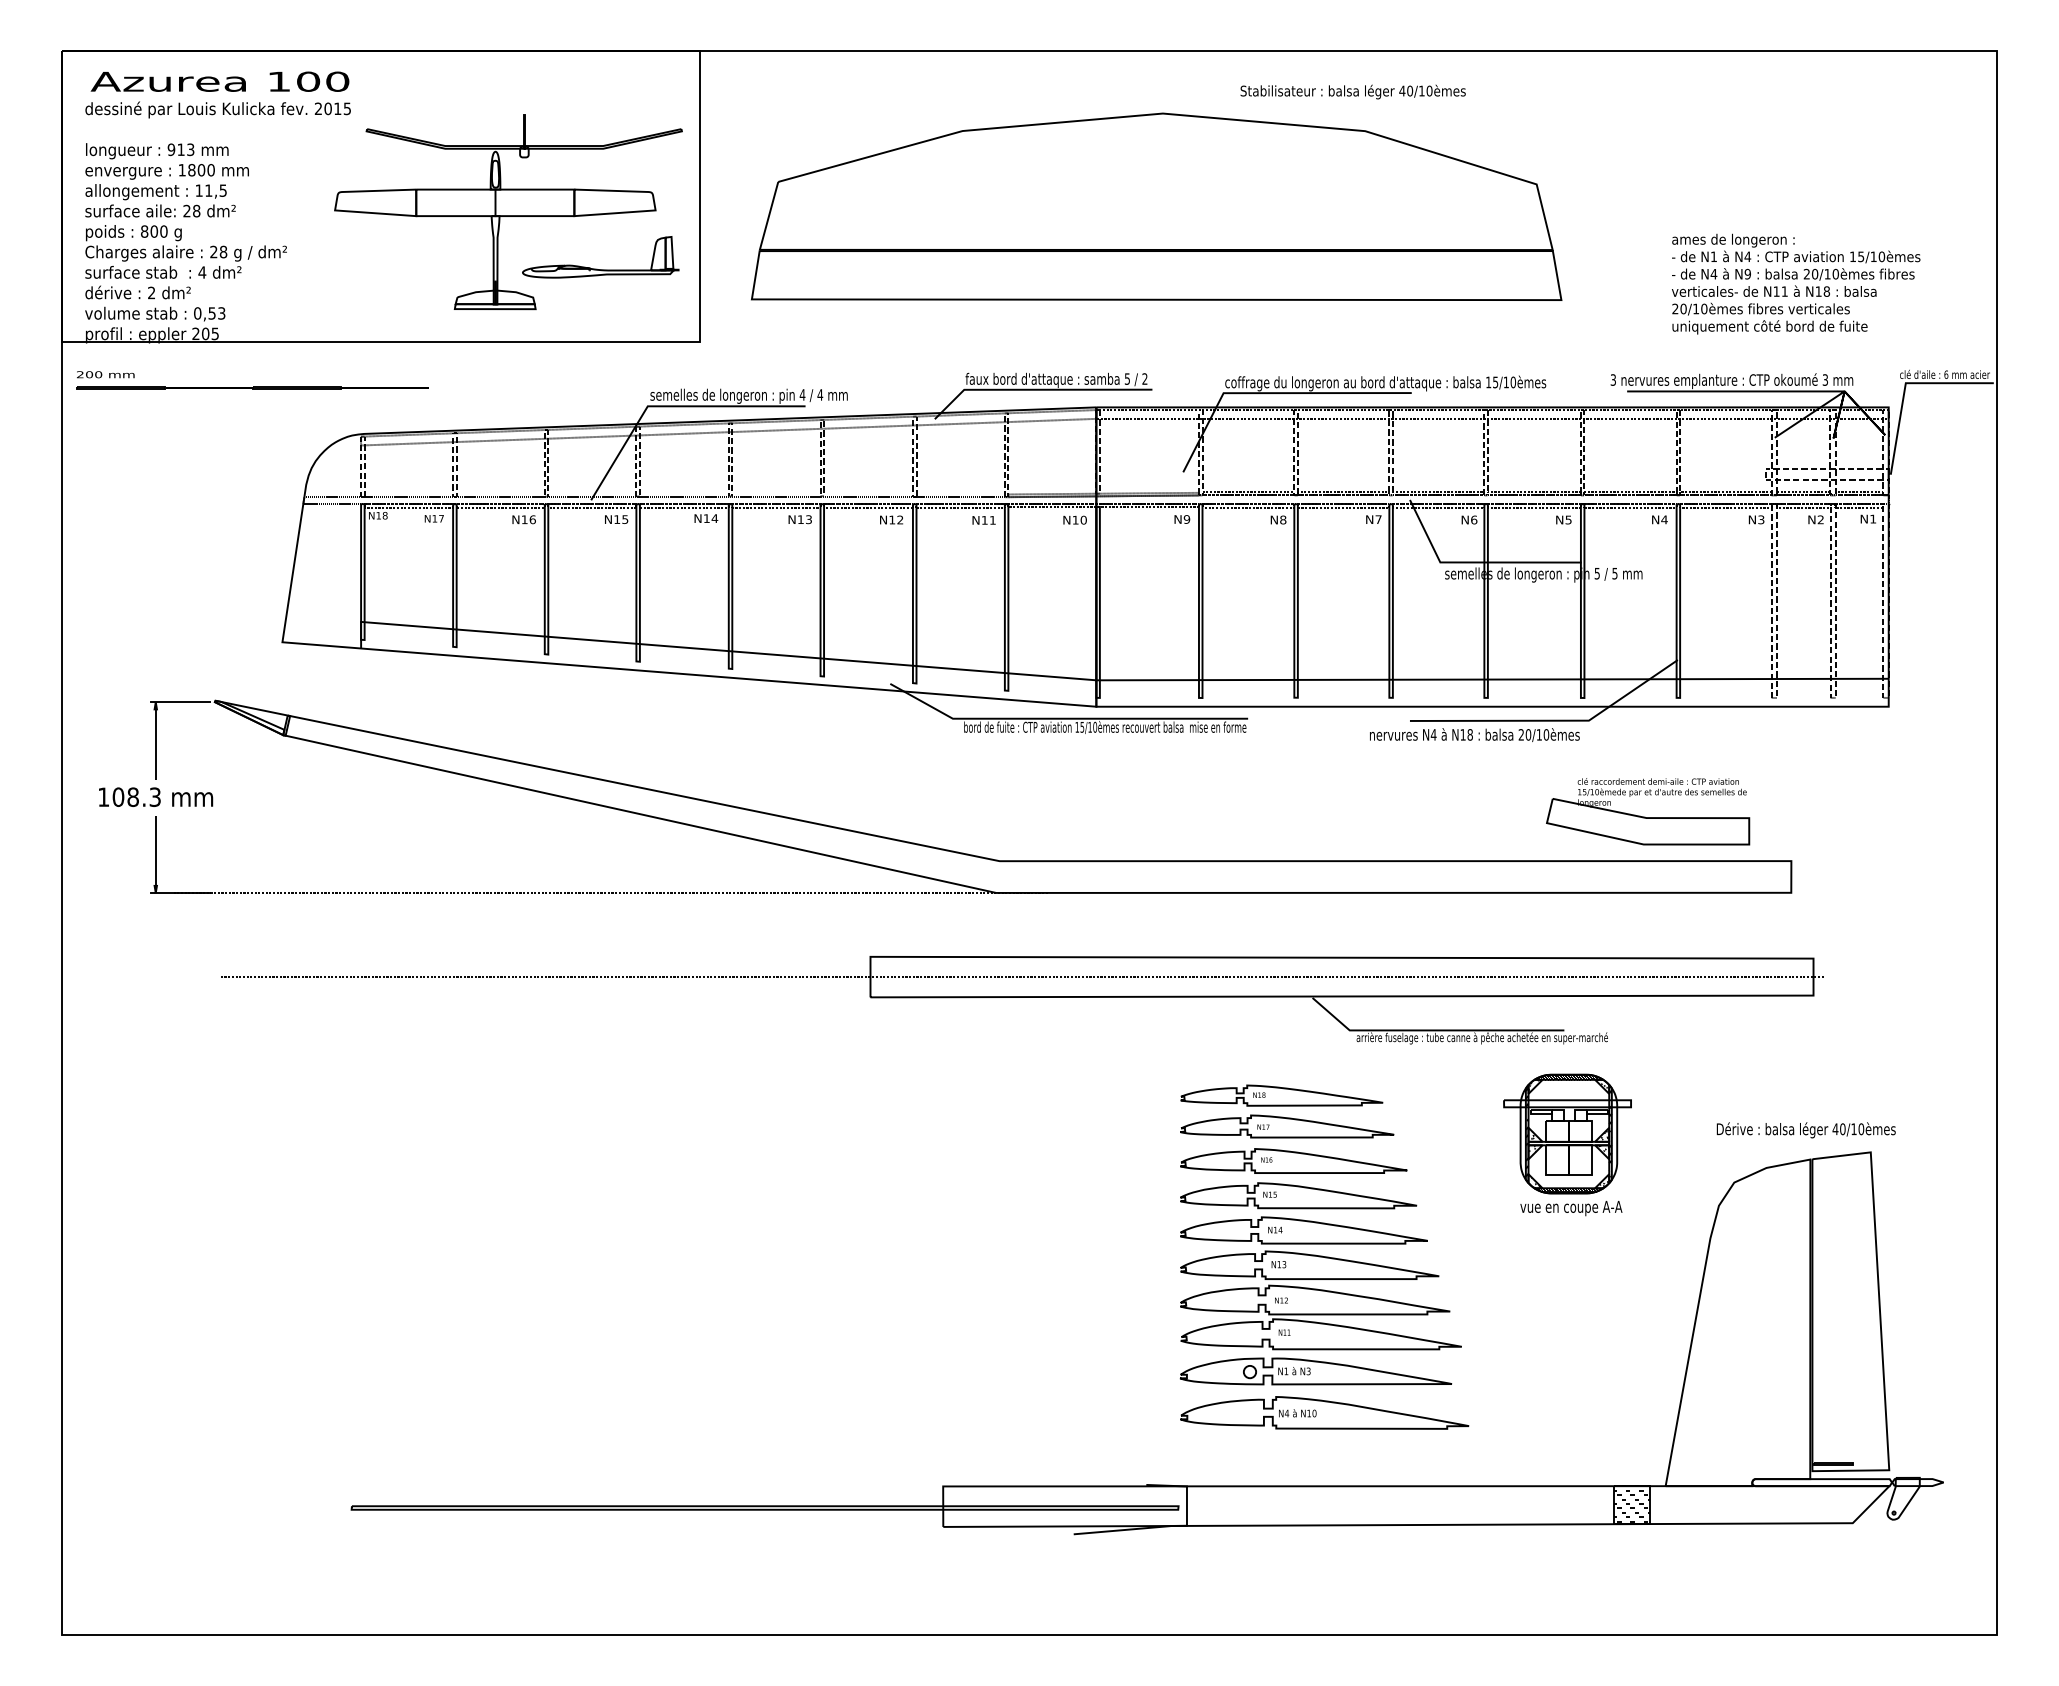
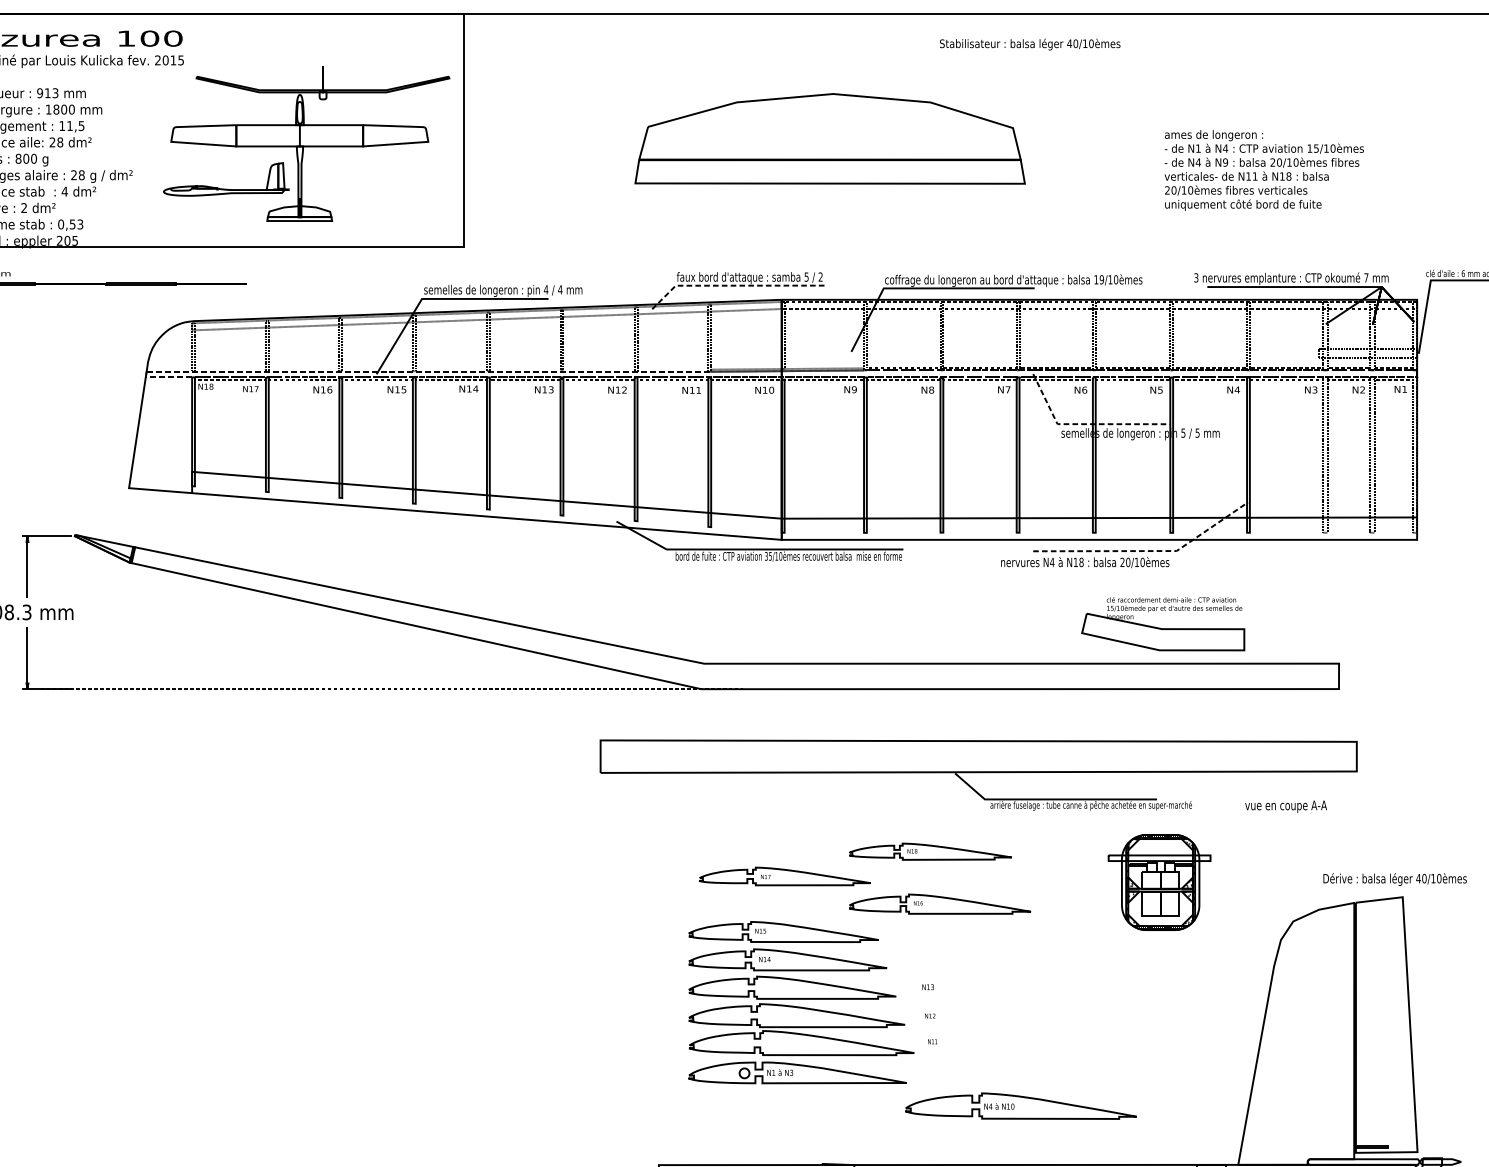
text: (1352, 91) -> (1029, 44), moved
part: (1156, 206) -> (829, 138), size x0.6
part: (597, 268) -> (223, 188), moved
text: (1796, 283) -> (1264, 170), moved
text: (1824, 379) -> (1365, 277), 3 -> 7
text: (1495, 381) -> (1101, 279), 15/10èmes -> 19/10èmes
line: (1036, 389) -> (733, 285), solid -> dashed
line: (1476, 562) -> (1086, 424), solid -> dashed
line: (1553, 720) -> (1148, 550), solid -> dashed
text: (1077, 726) -> (766, 555), 15/10èmes -> 35/10èmes
part: (1648, 811) -> (1163, 623), moved
line: (1021, 976) -> (721, 756), removed
part: (1287, 1126) -> (785, 876), moved
text: (1805, 1130) -> (1394, 879), moved
text: (1571, 1208) -> (1286, 806), moved
part: (1320, 1283) -> (801, 1002), moved
part: (1324, 1412) -> (1020, 1105), moved

